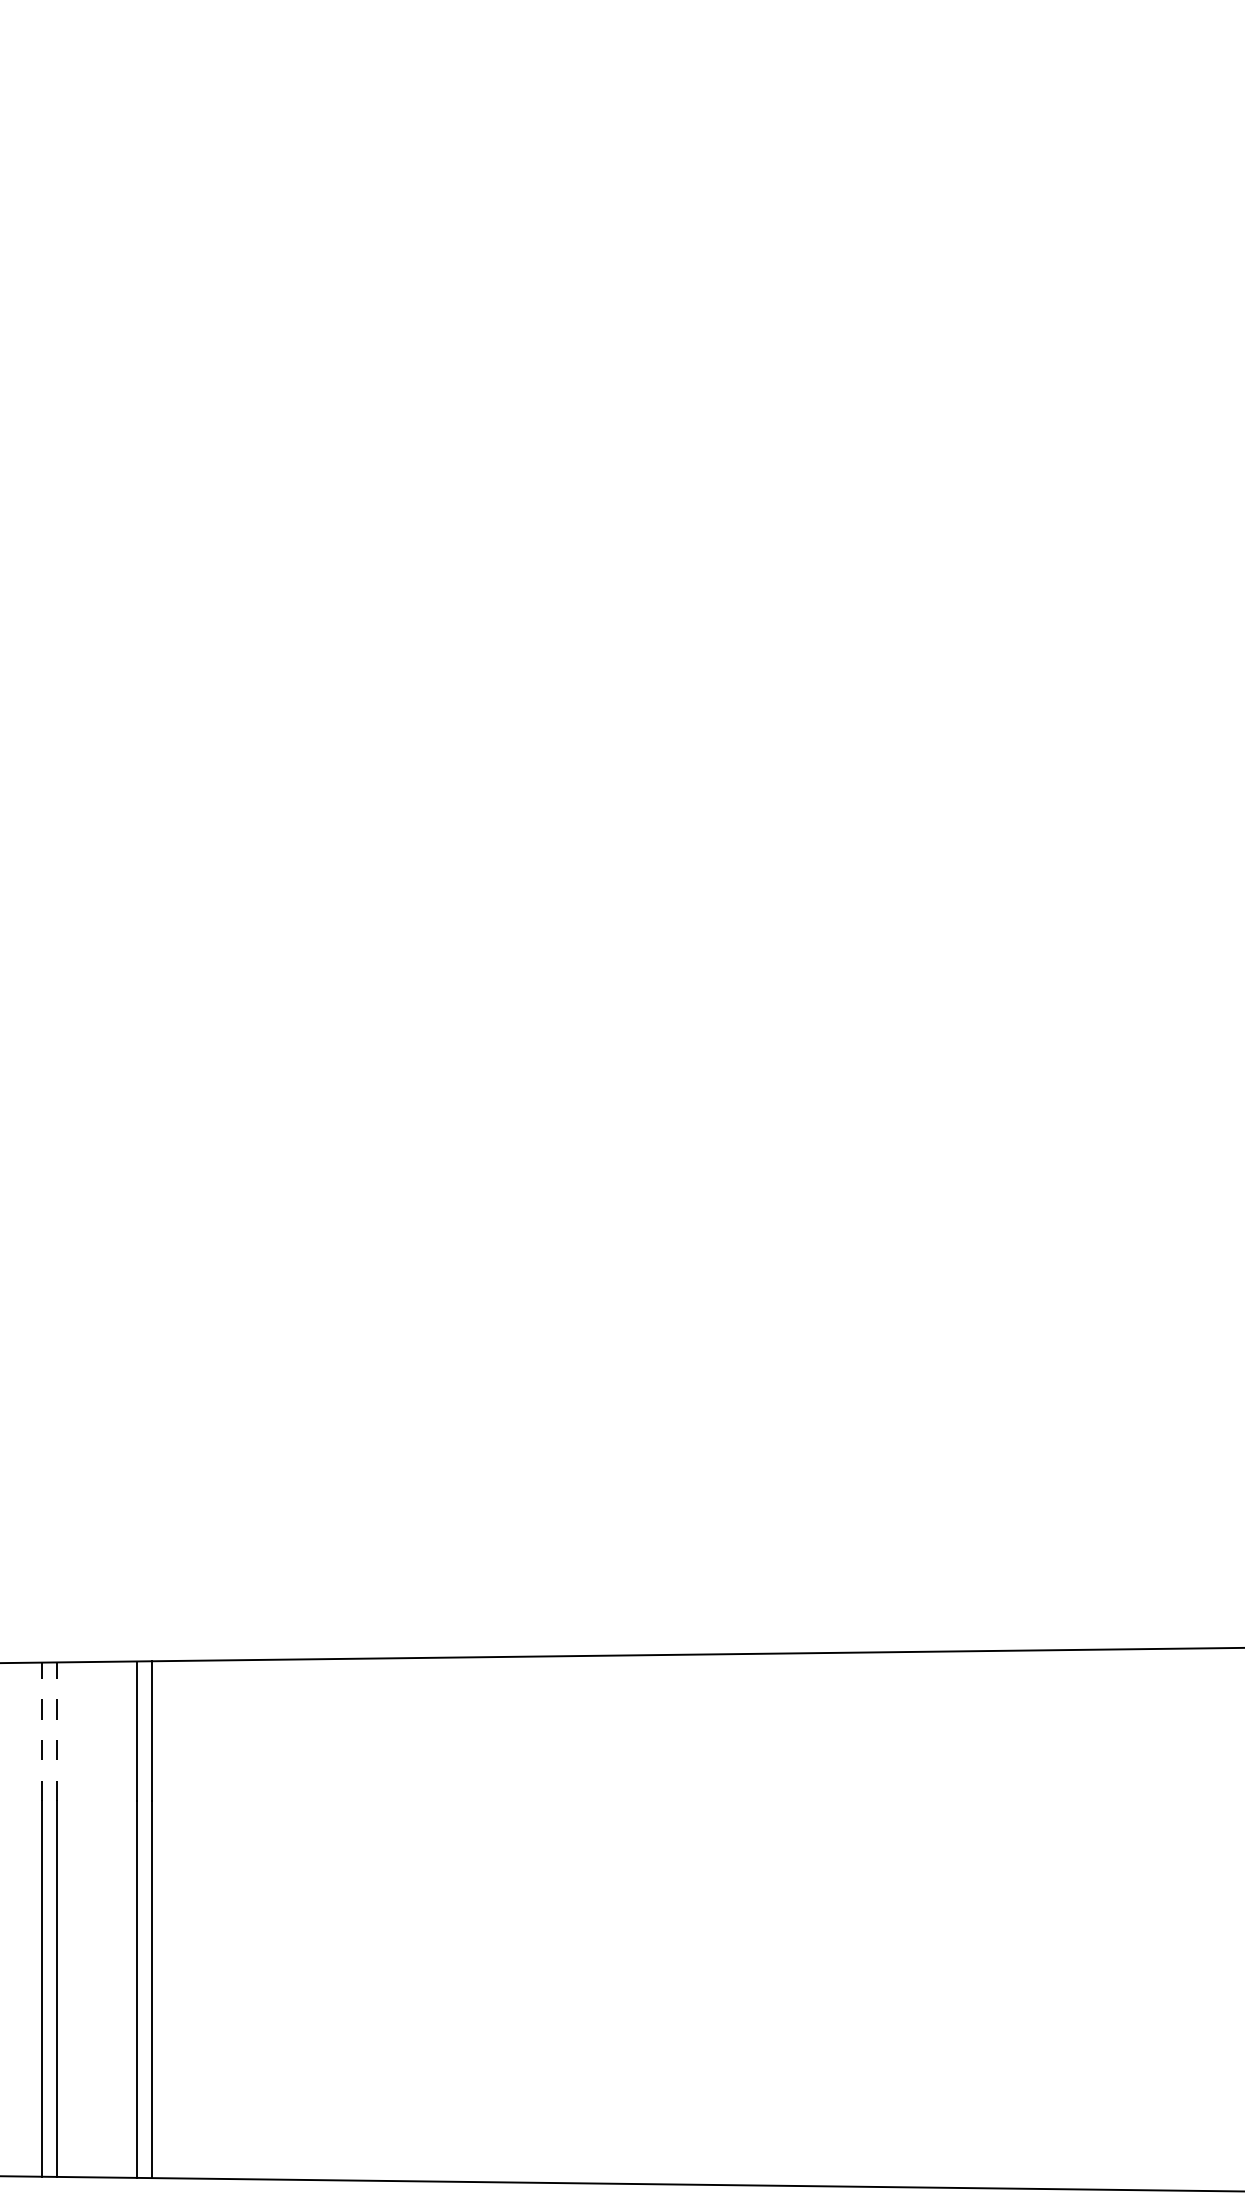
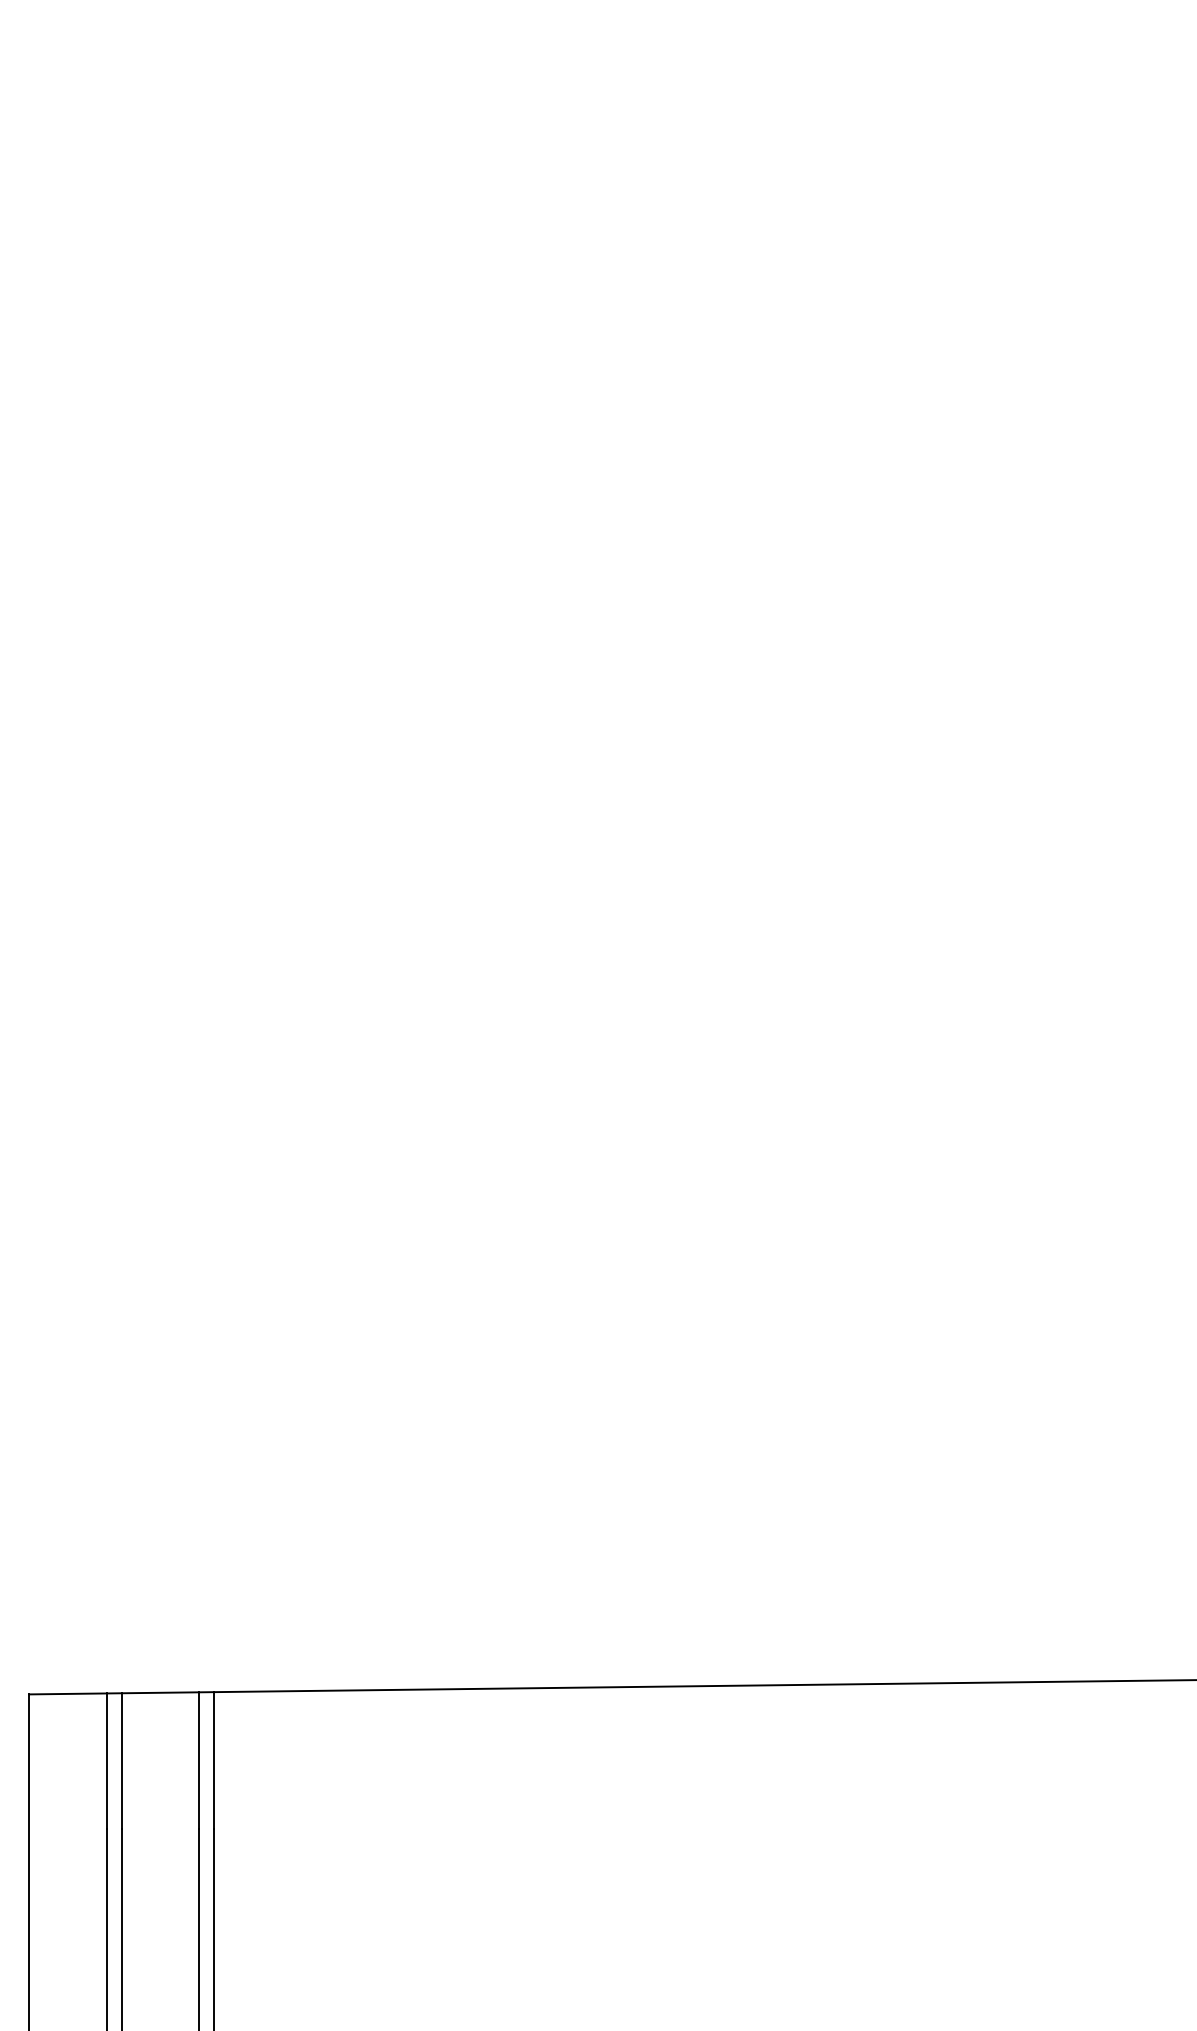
line: (41, 1731) -> (106, 1760), dashed -> solid
line: (57, 1731) -> (121, 1760), dashed -> solid

